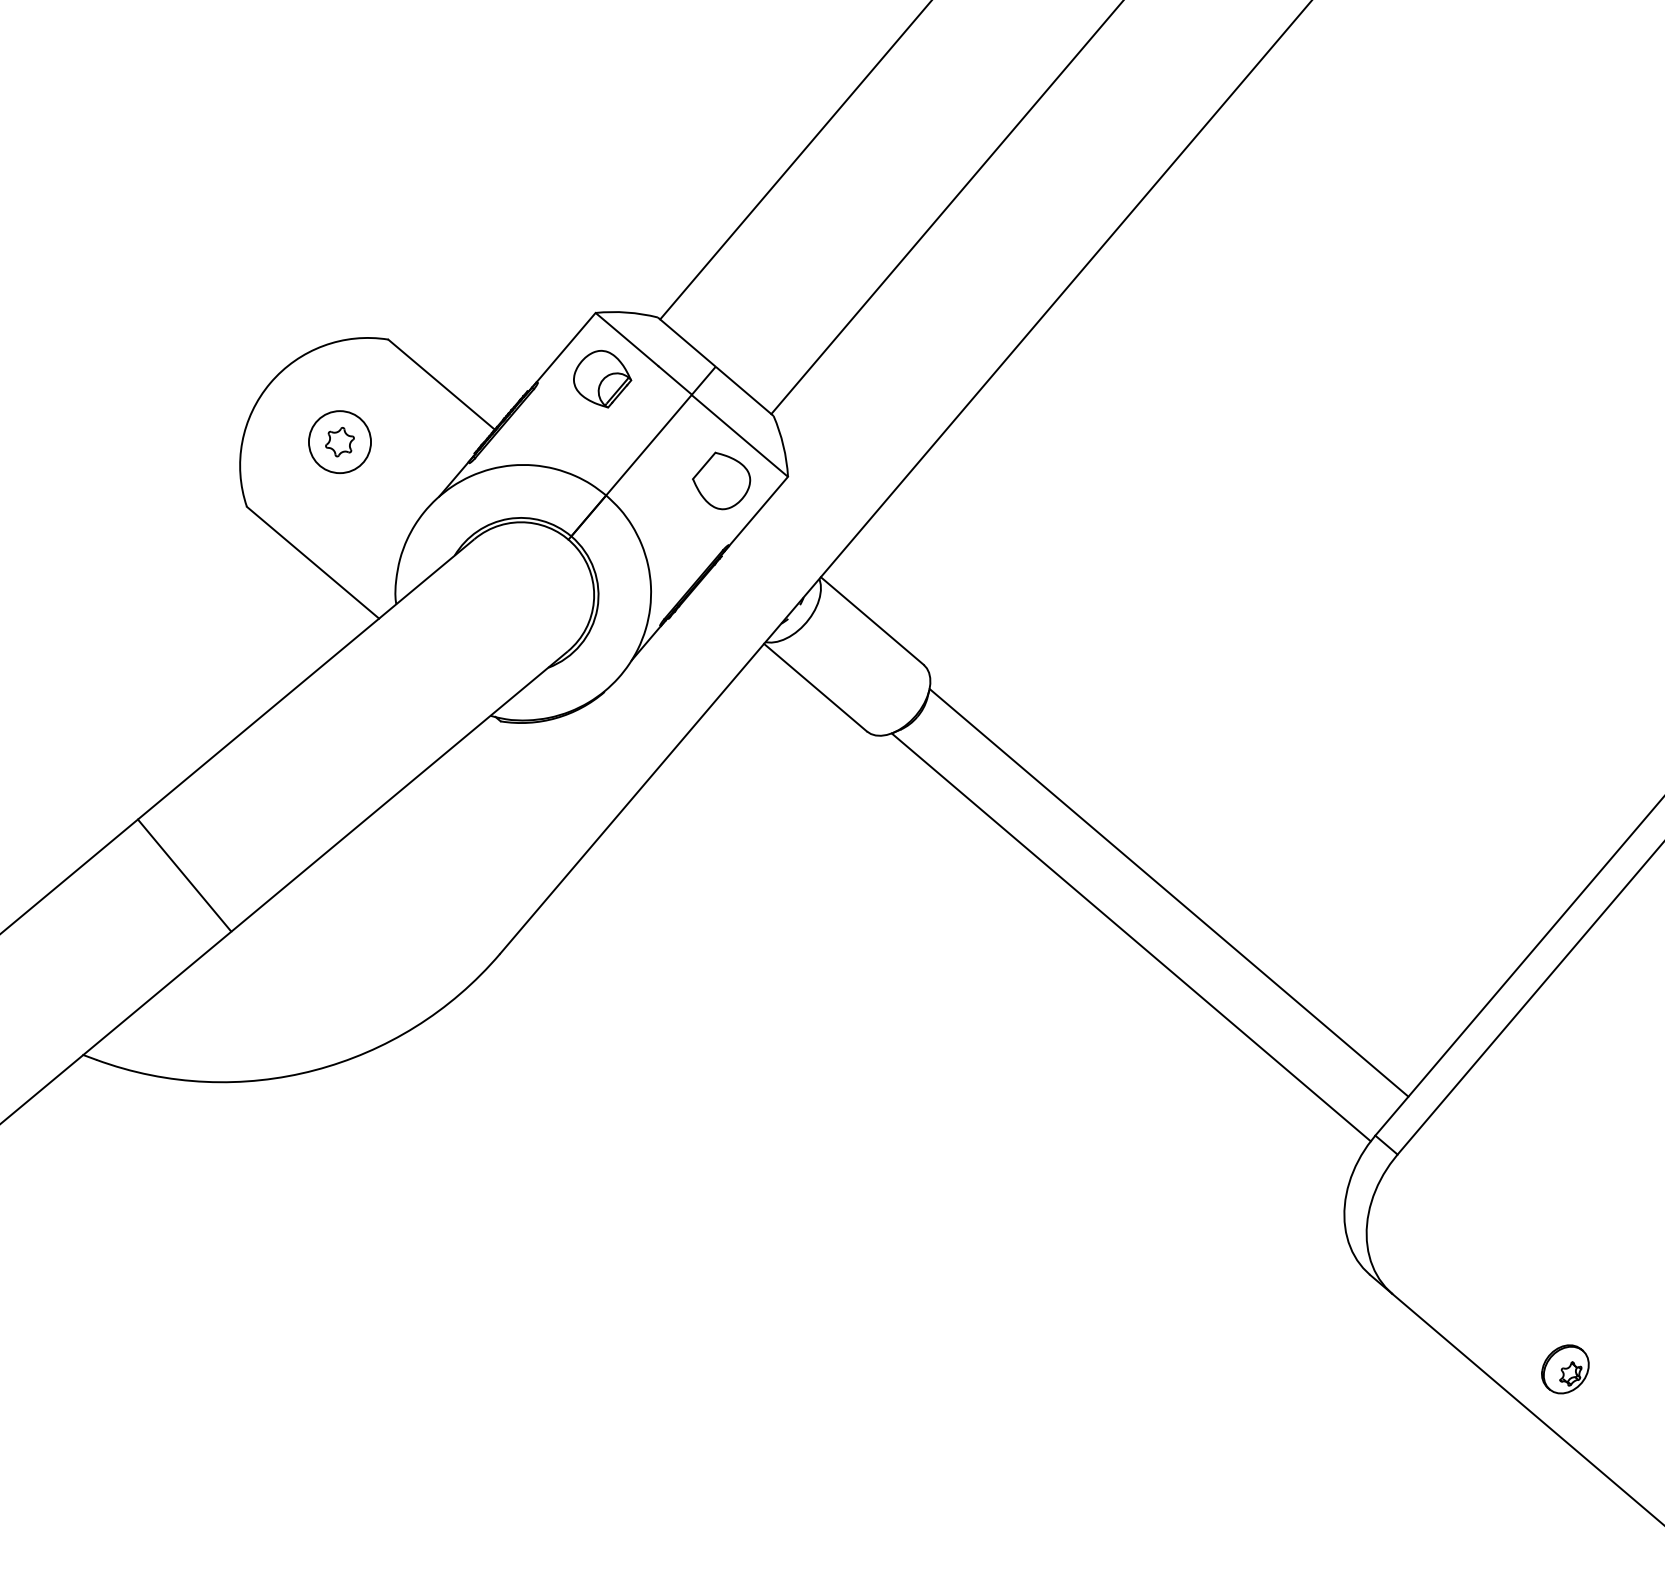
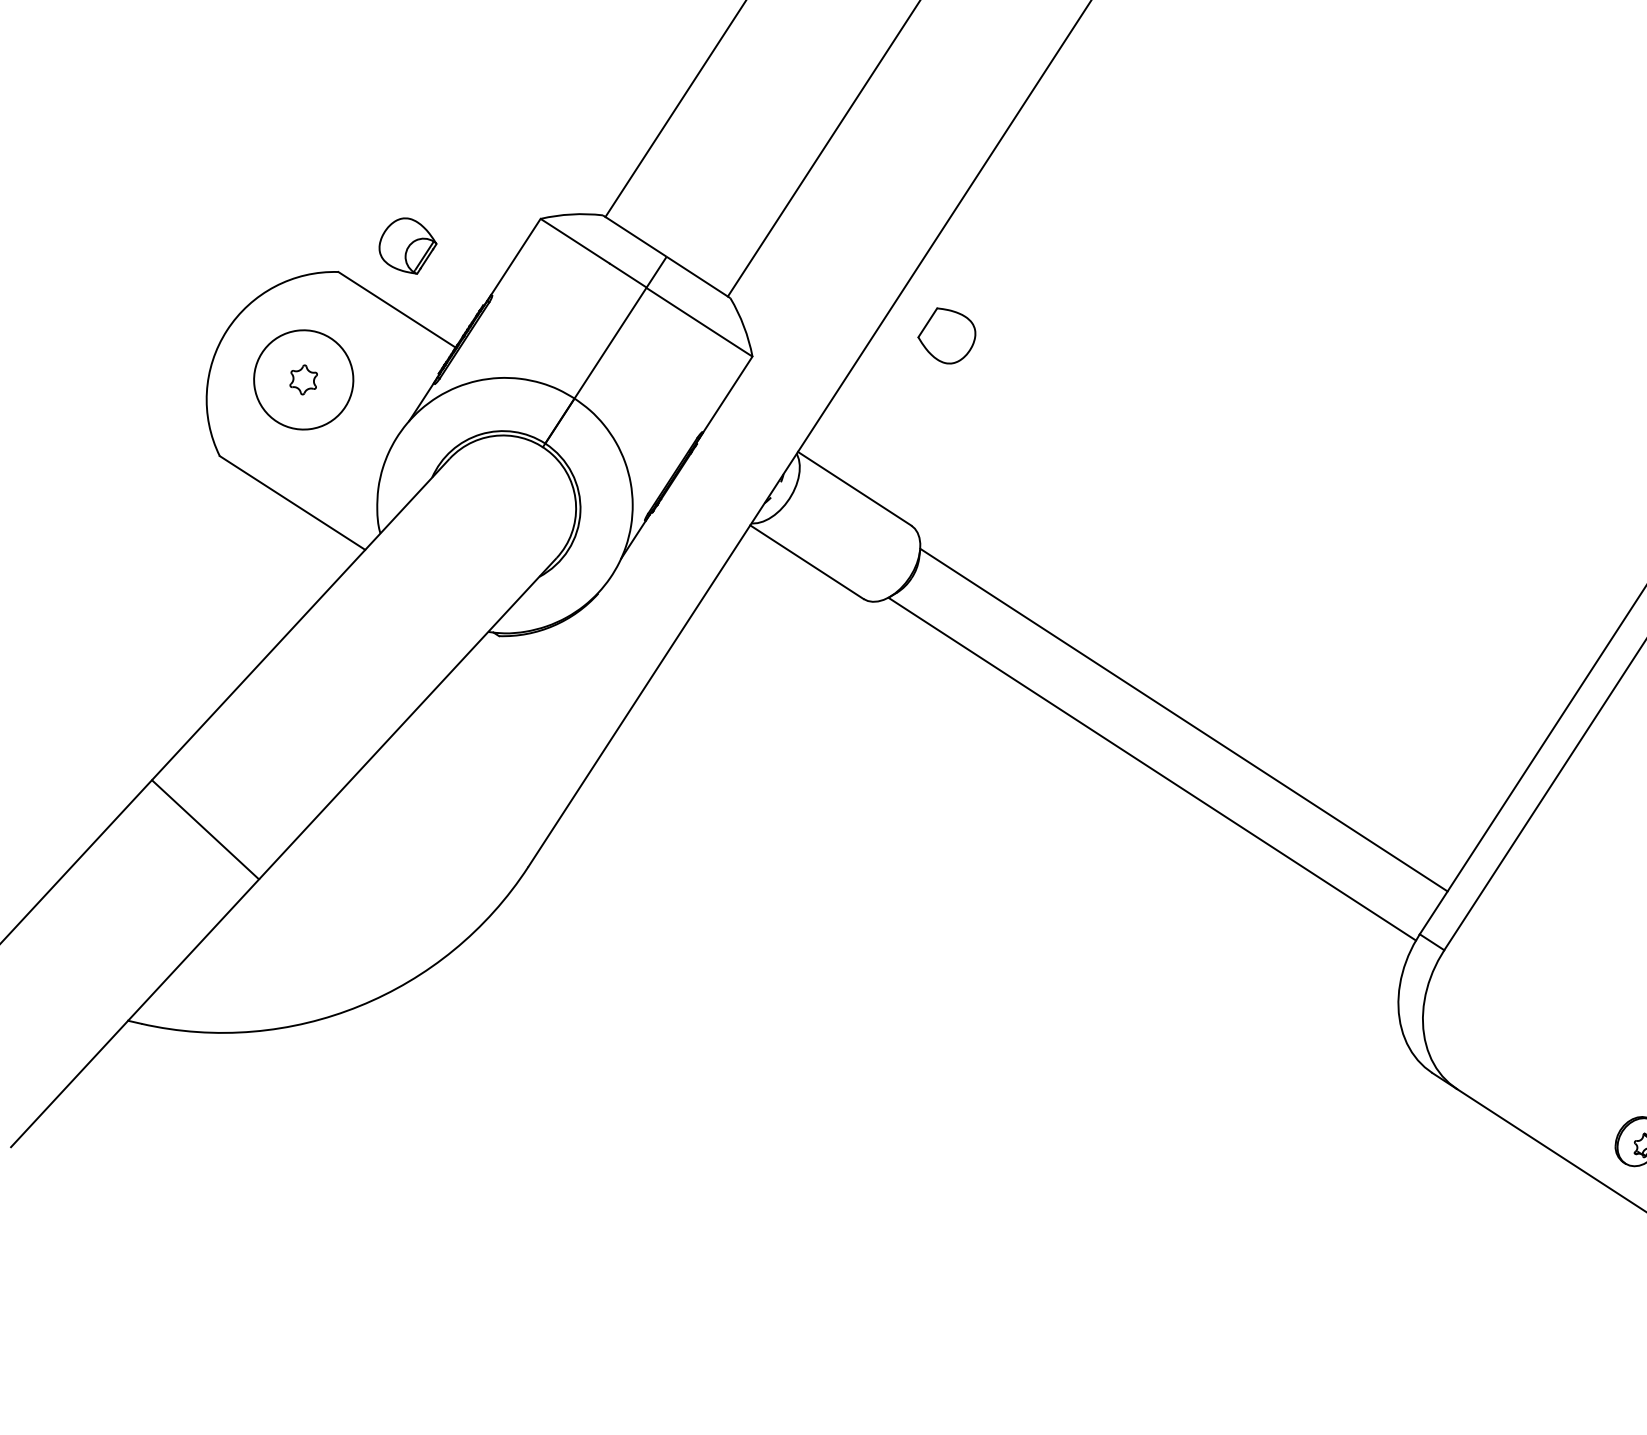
part: (602, 378) -> (407, 245), moved
circle: (339, 442) -> (303, 380), size x1.6
part: (721, 480) -> (946, 335), moved

